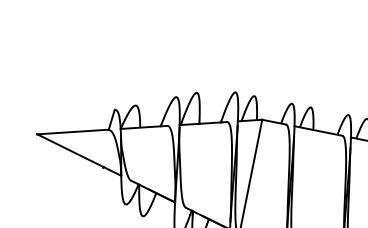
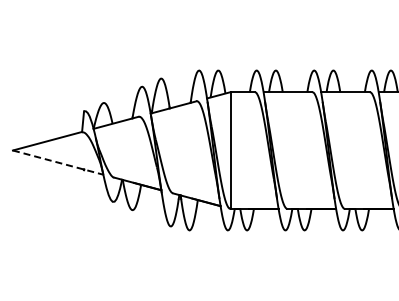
line: (79, 155) -> (58, 162), solid -> dashed

